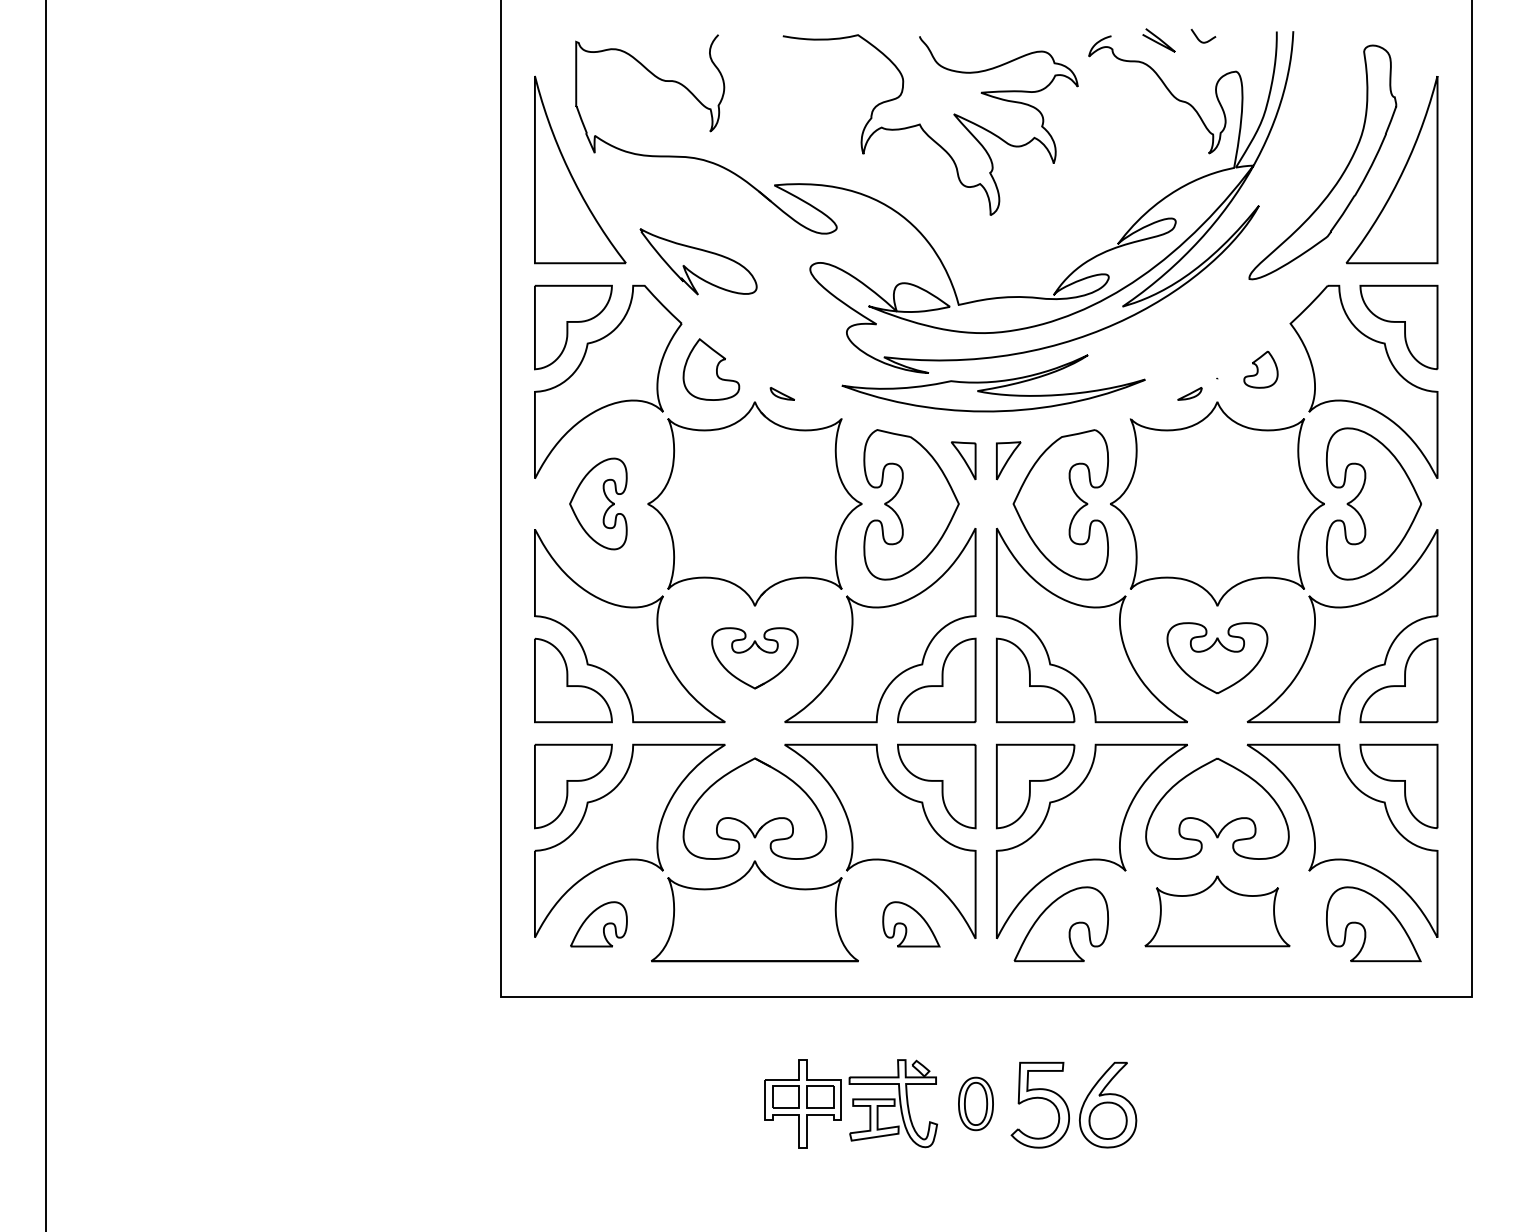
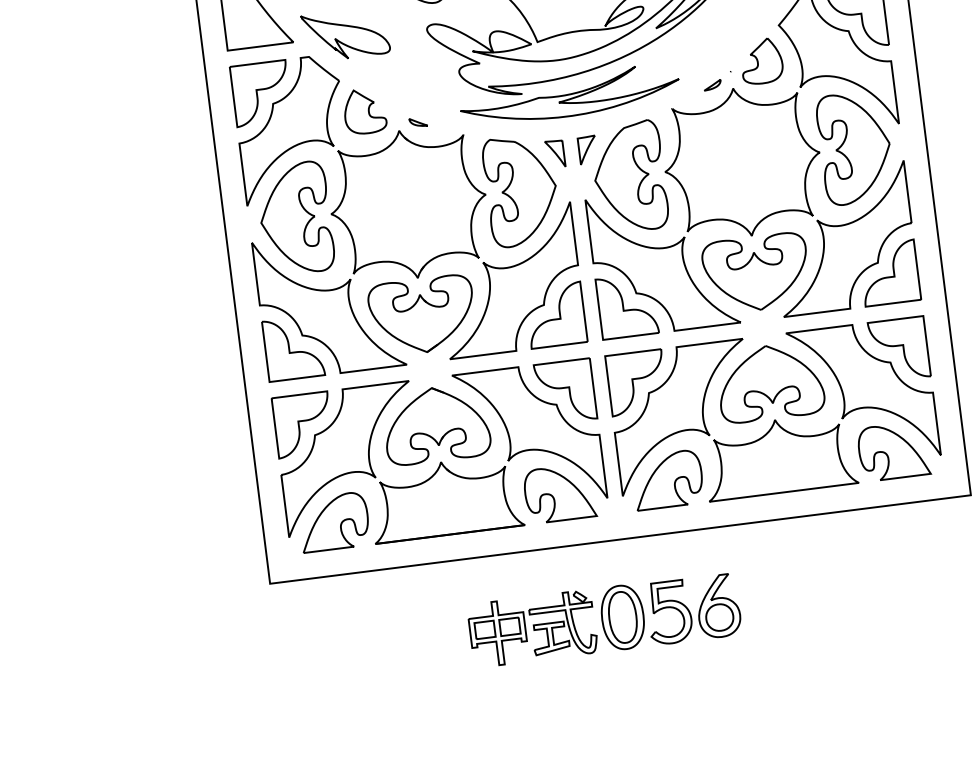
part: (1260, 369) -> (761, 61), size x1.67
part: (598, 503) -> (295, 218), size x1.67
part: (754, 658) -> (422, 316), size x1.67
part: (1217, 658) -> (756, 273), size x1.43
part: (1217, 911) -> (779, 456), size x1.43
part: (598, 924) -> (333, 522), size x1.67
part: (911, 924) -> (559, 493), size x1.67
part: (975, 1103) -> (622, 617), size x1.67

